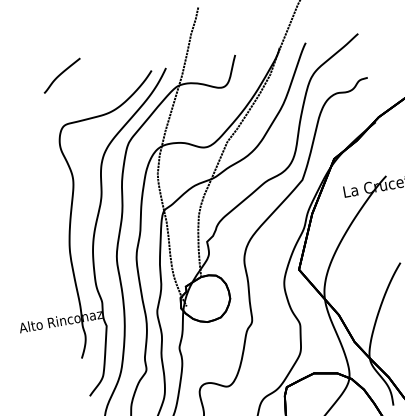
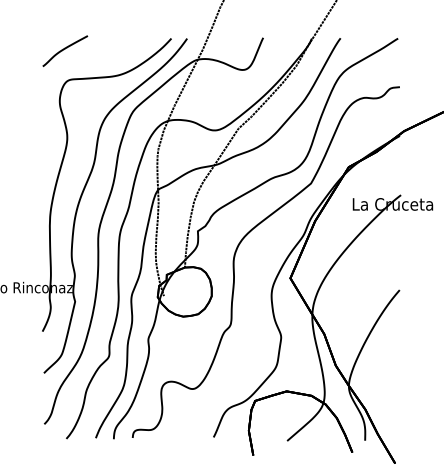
curve: (62, 74) -> (65, 49), moved

